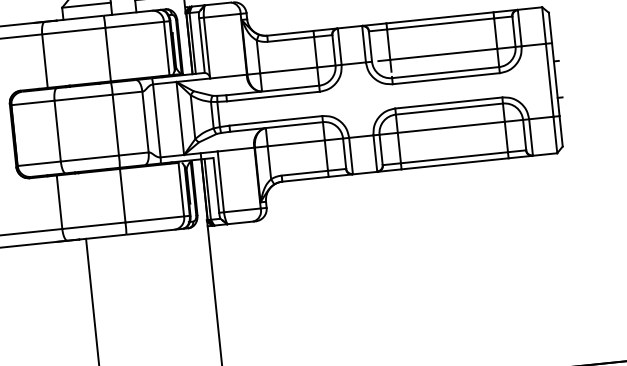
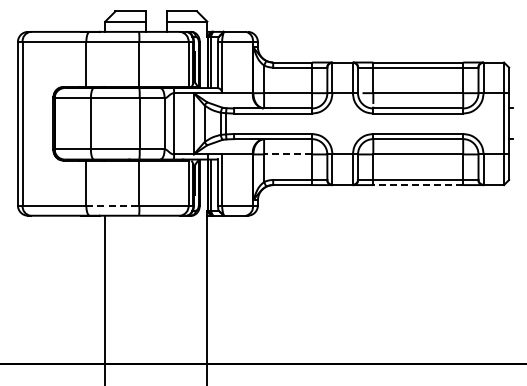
line: (296, 143) -> (288, 154), solid -> dashed
line: (455, 164) -> (418, 185), solid -> dashed
line: (93, 225) -> (112, 205), solid -> dashed

